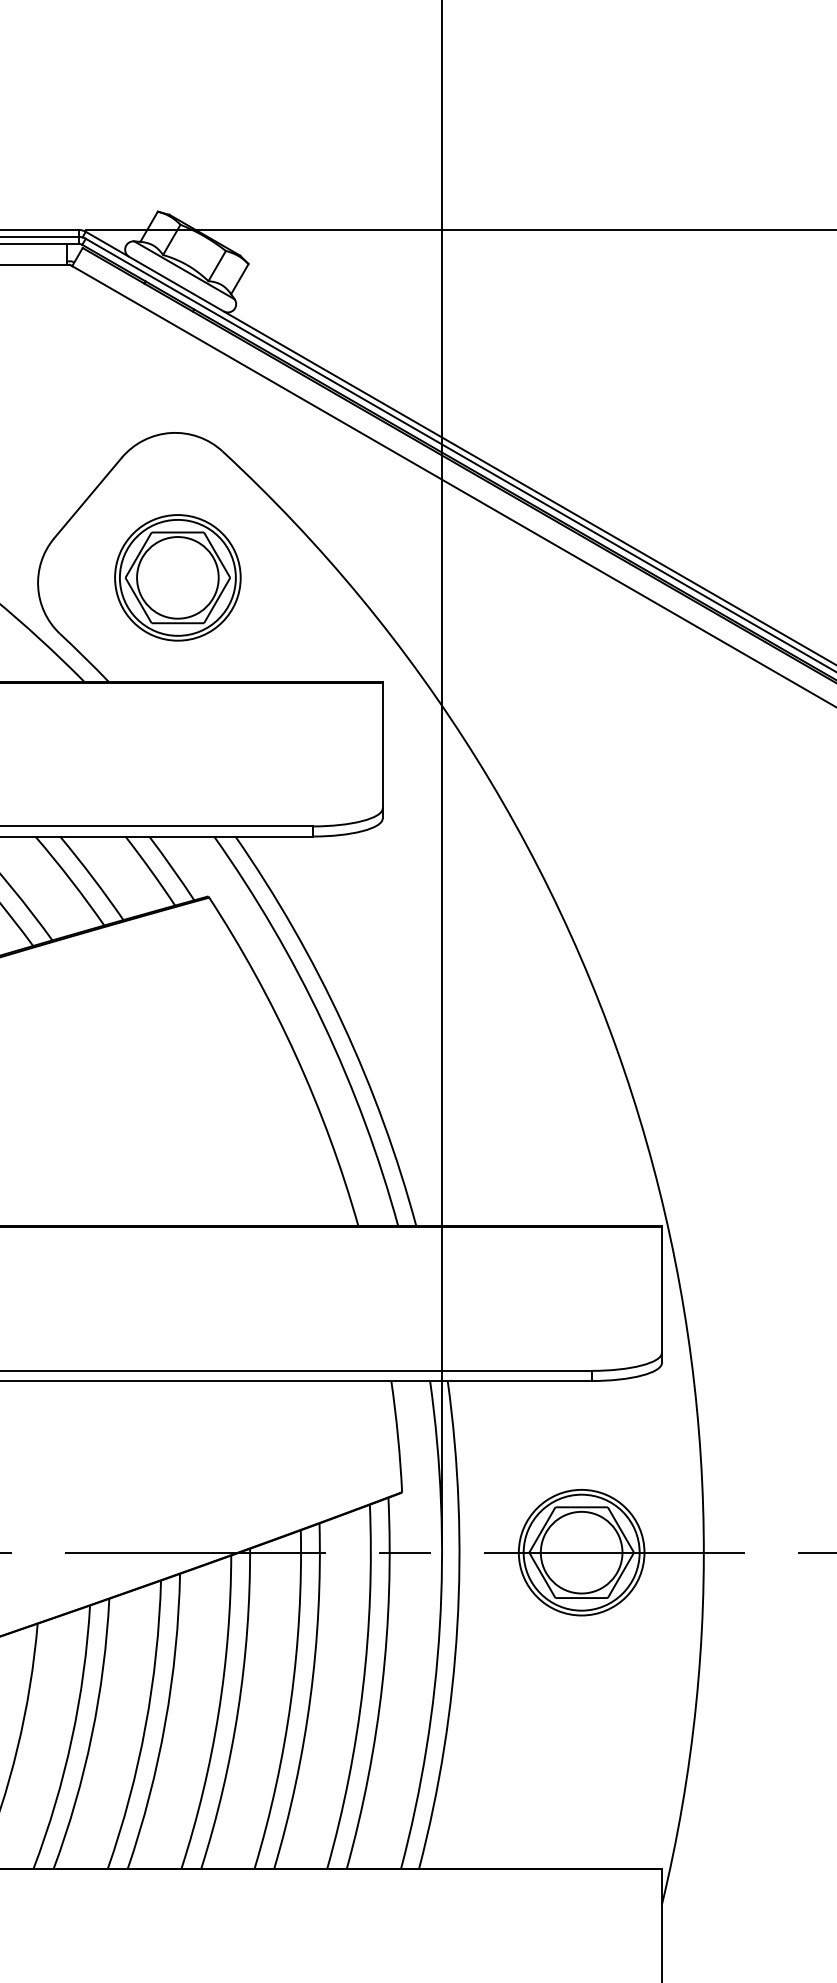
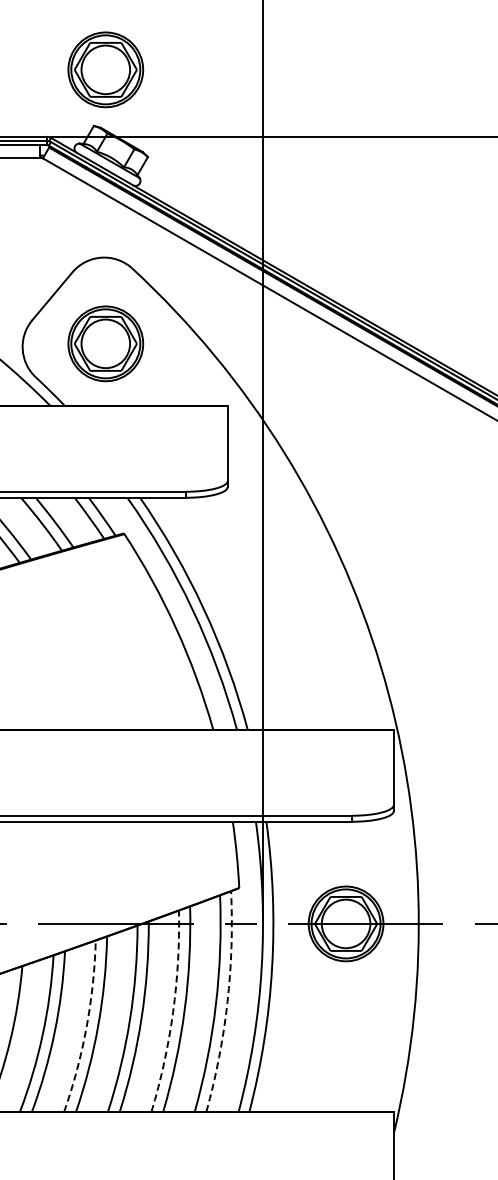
part: (177, 116) -> (105, 69), added
arc: (382, 1684) -> (227, 1002), solid -> dashed
arc: (291, 1701) -> (173, 1012), solid -> dashed
arc: (145, 1726) -> (86, 1027), solid -> dashed

